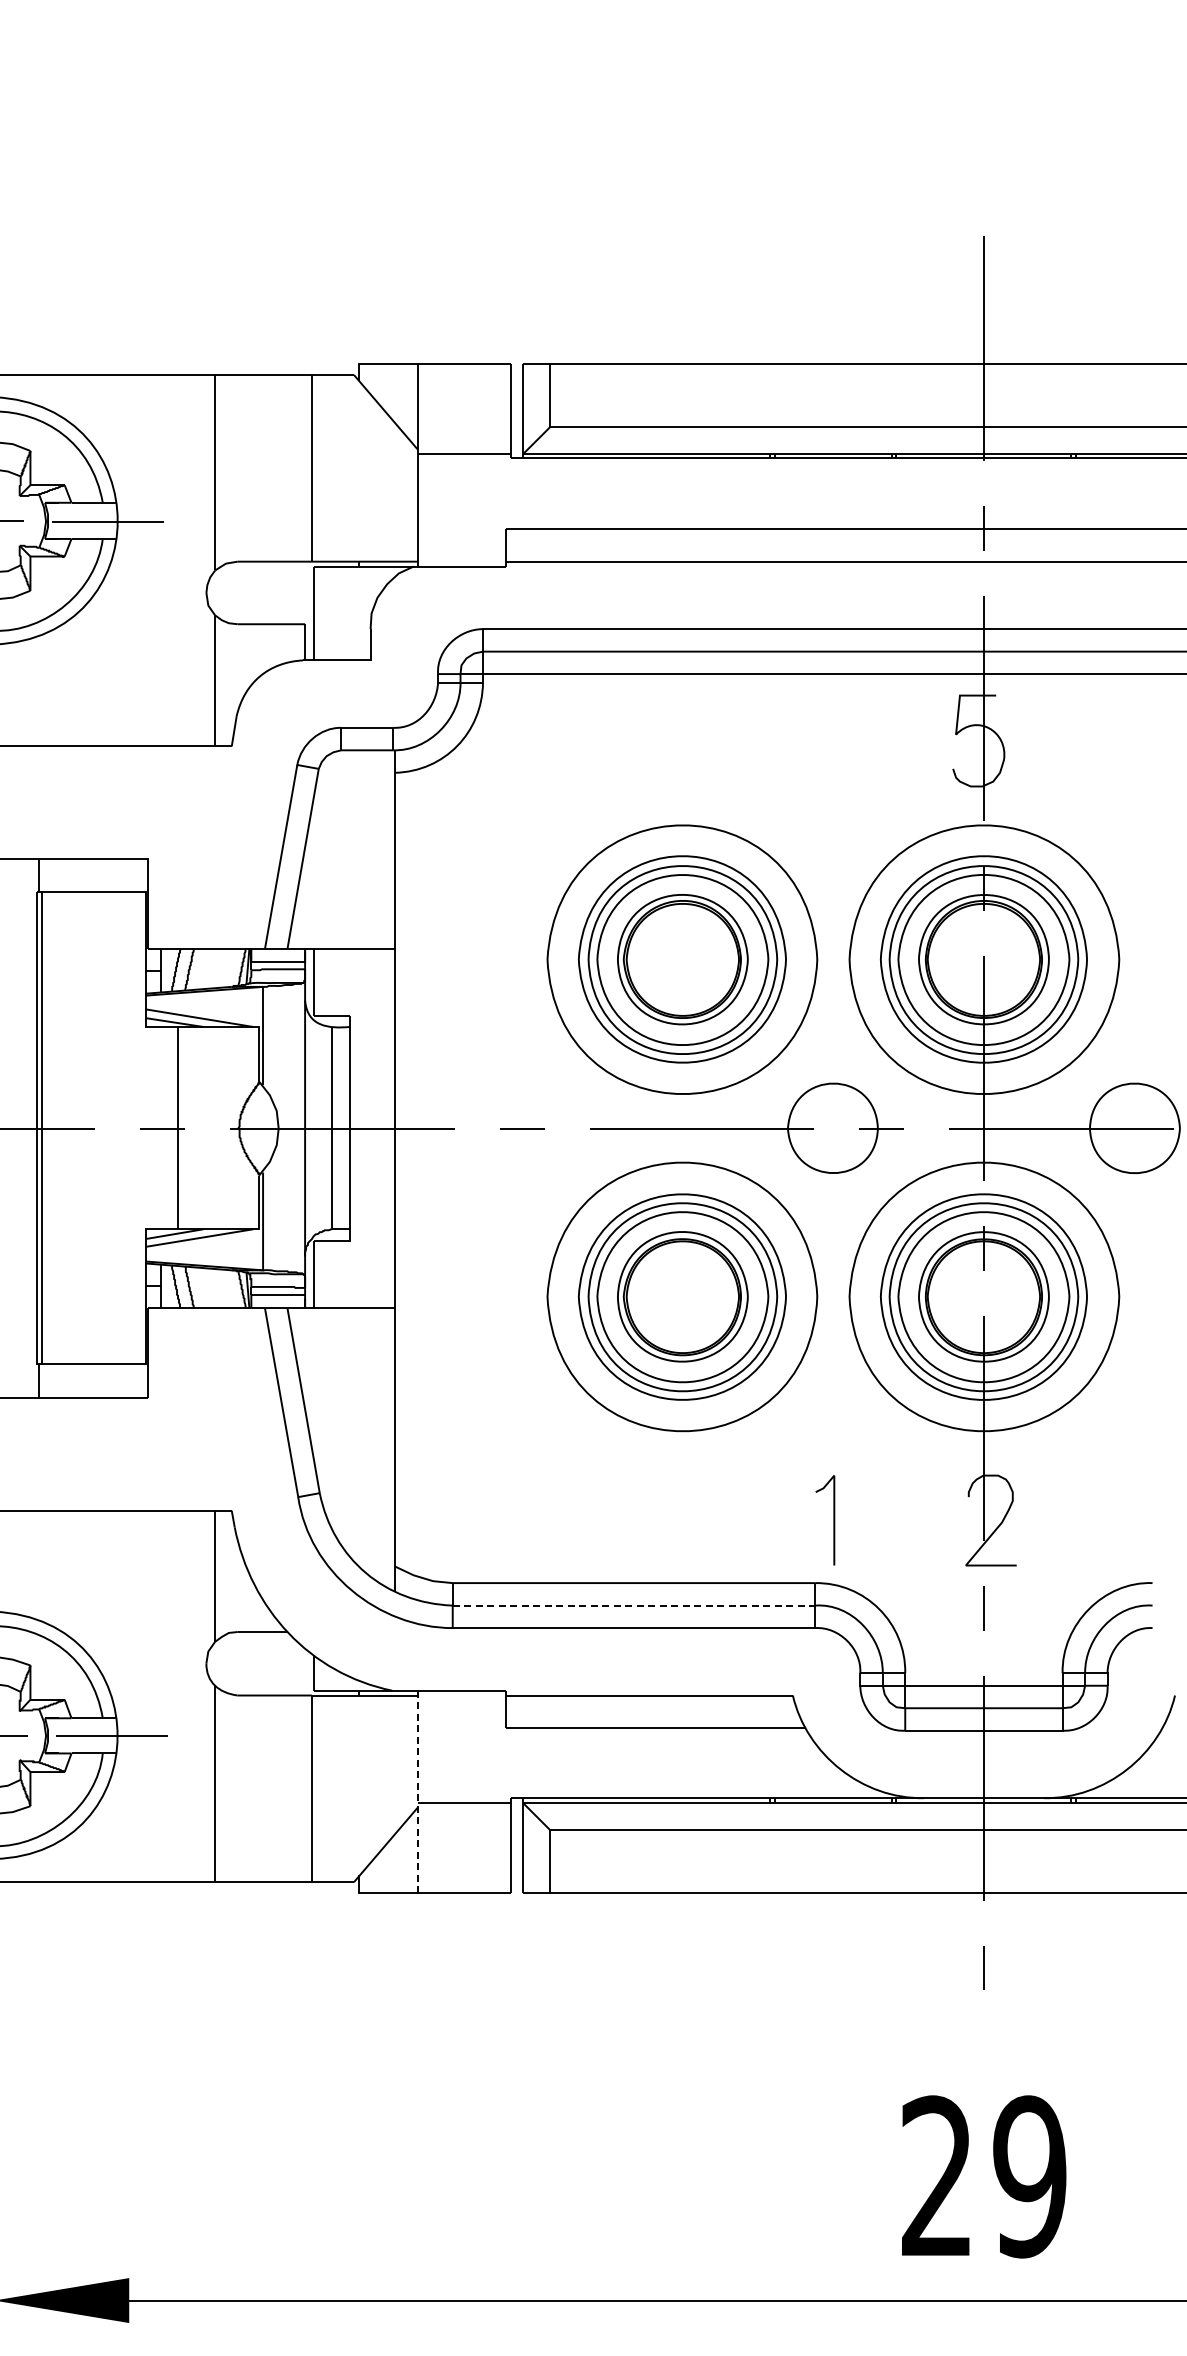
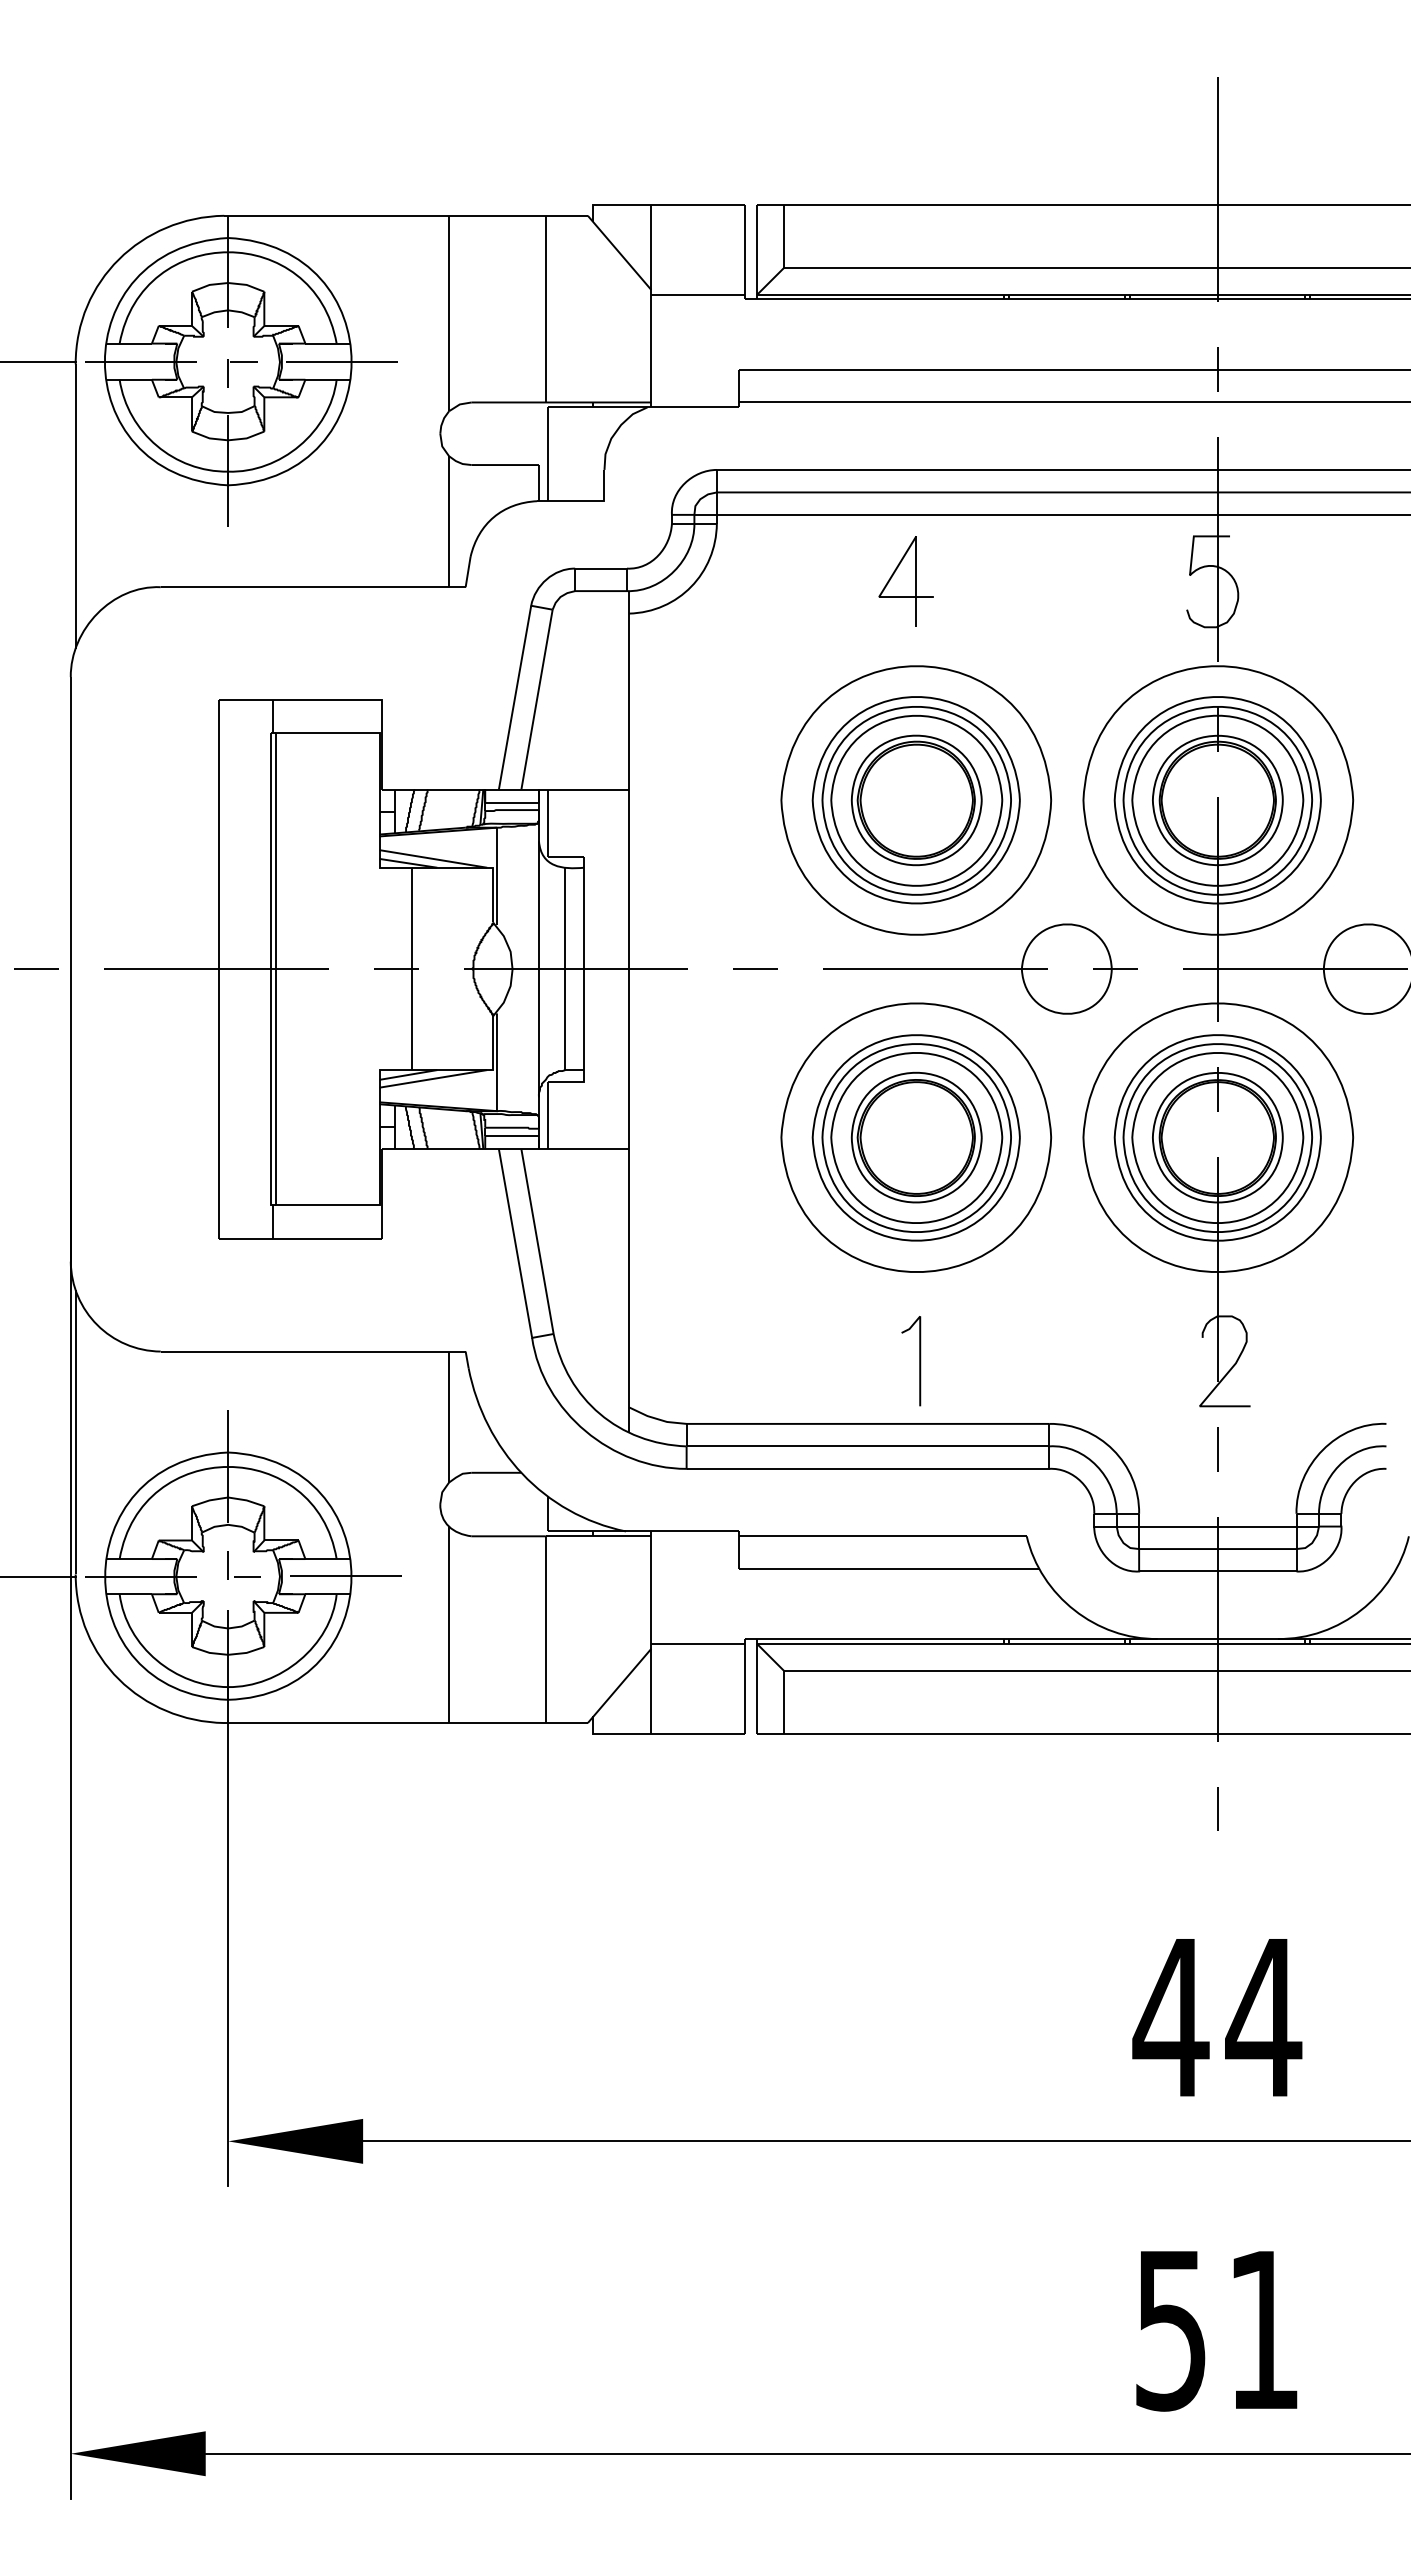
part: (671, 740) -> (905, 581), added
line: (833, 1520) -> (919, 1361), moved
line: (634, 1605) -> (868, 1446), dashed -> solid
line: (417, 1792) -> (651, 1633), dashed -> solid
text: (983, 2176) -> (1217, 2017), 29 -> 44

